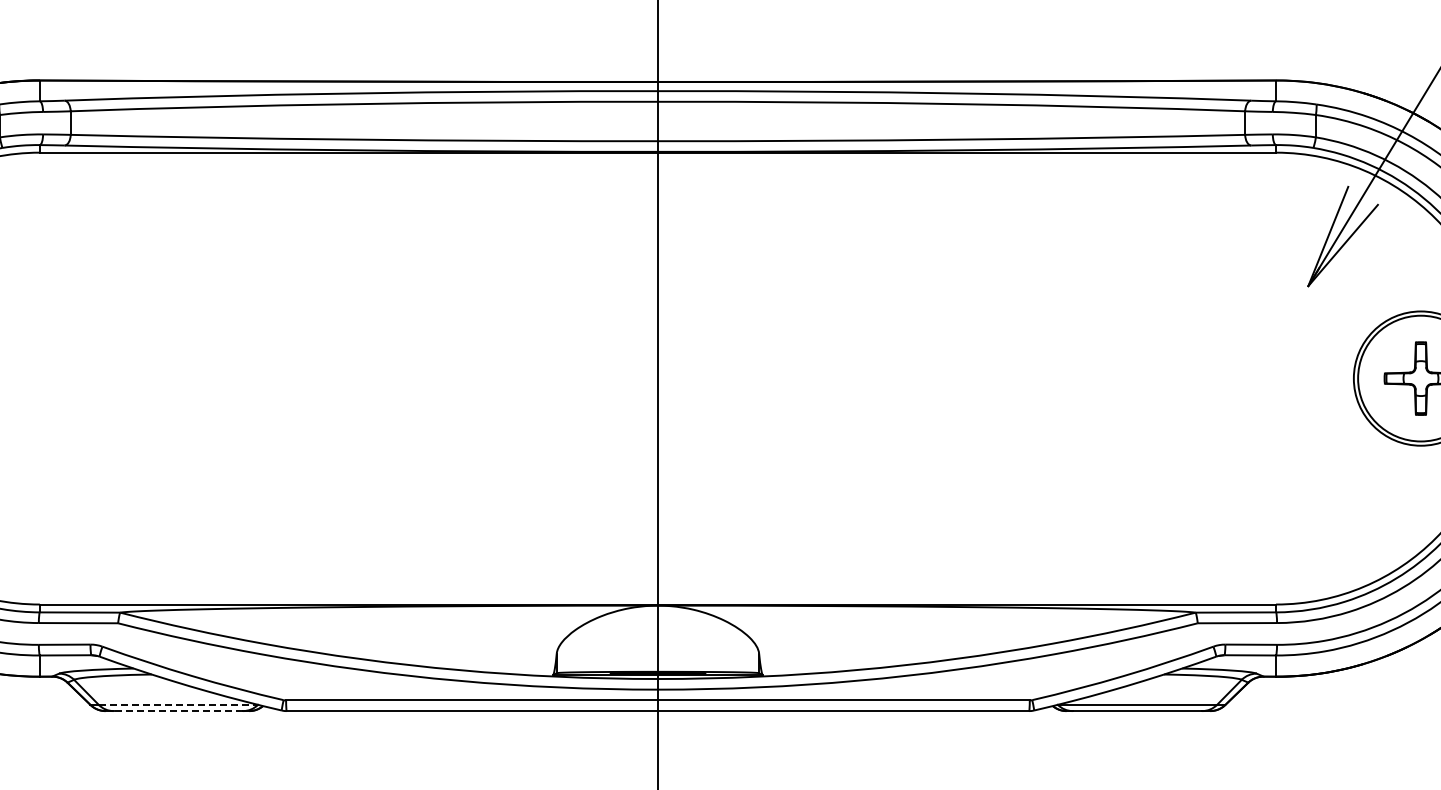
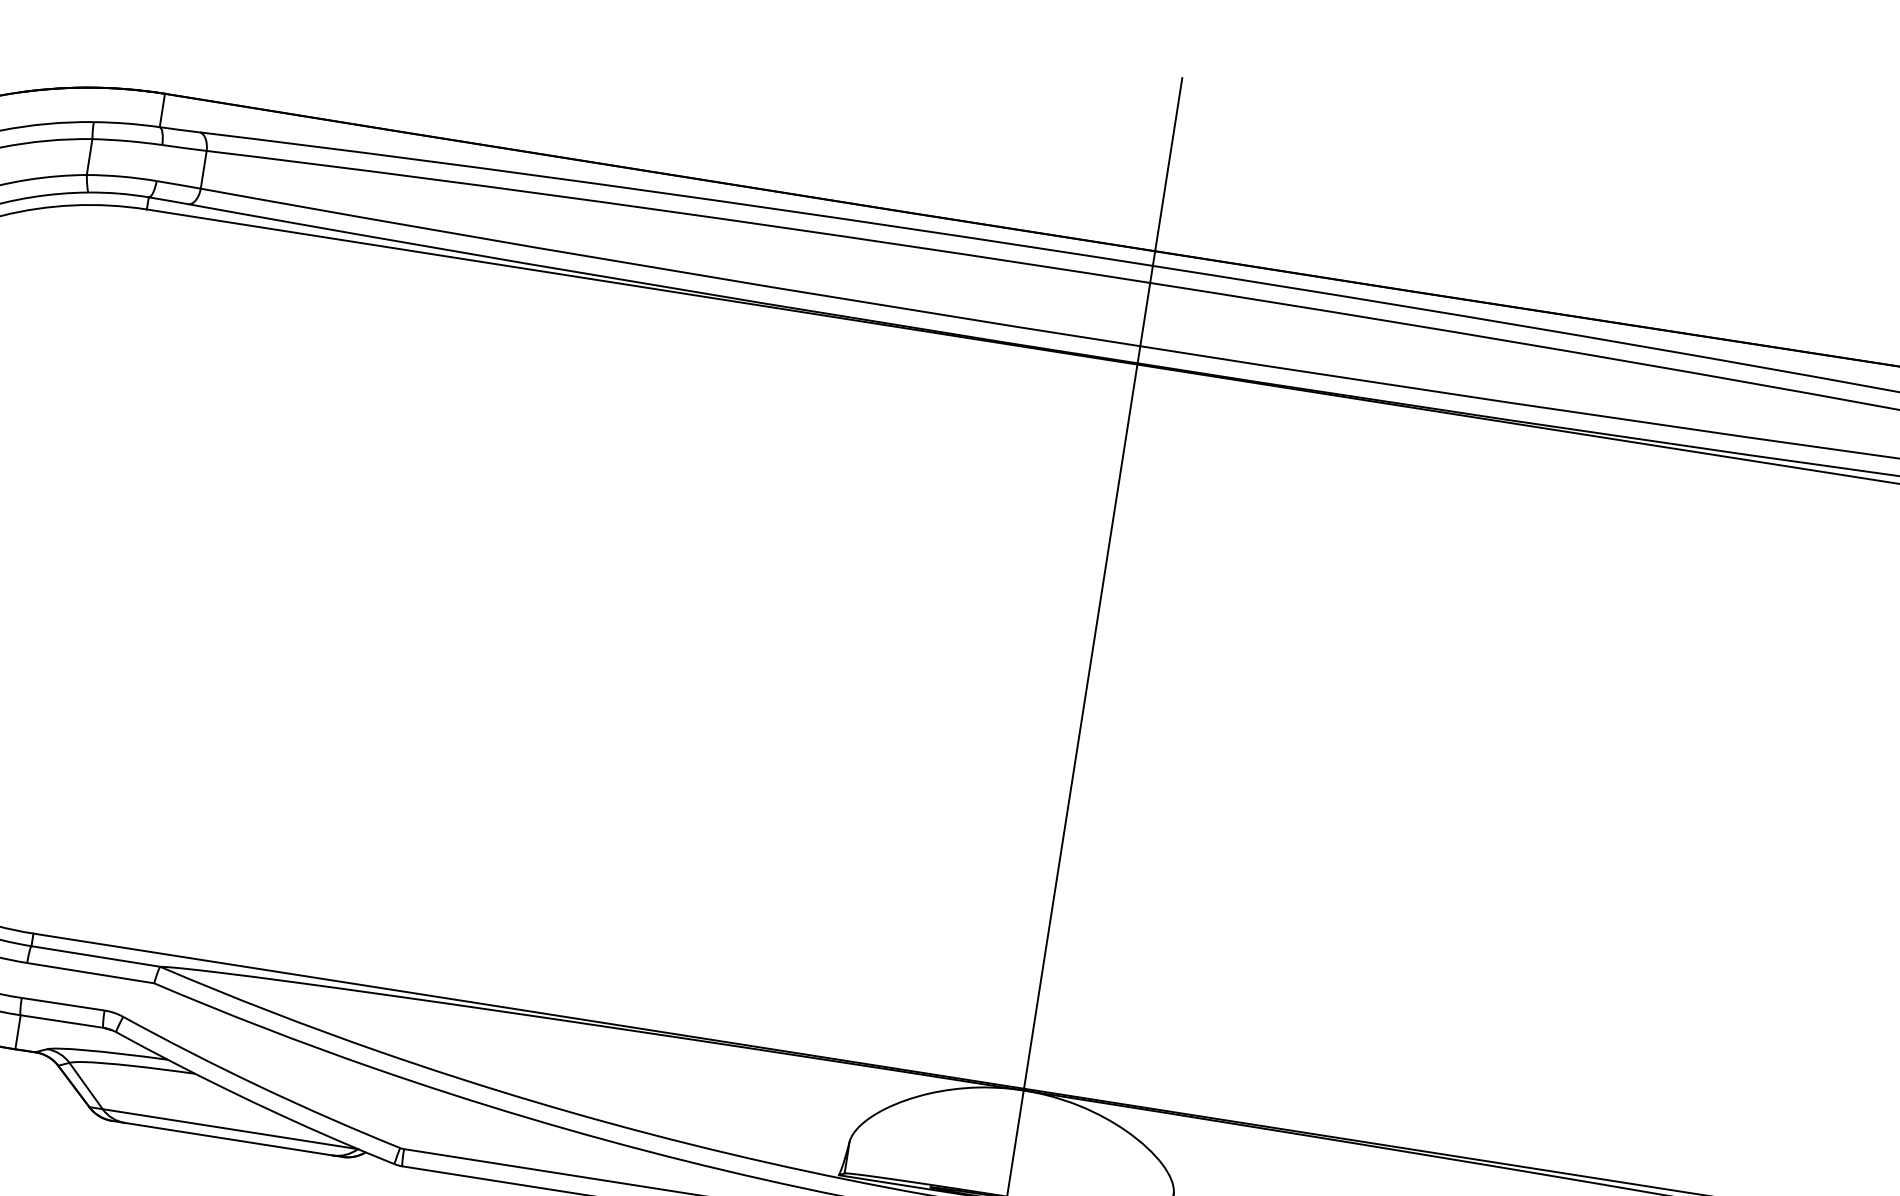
line: (178, 704) -> (230, 1128), dashed -> solid
line: (178, 711) -> (228, 1139), dashed -> solid

